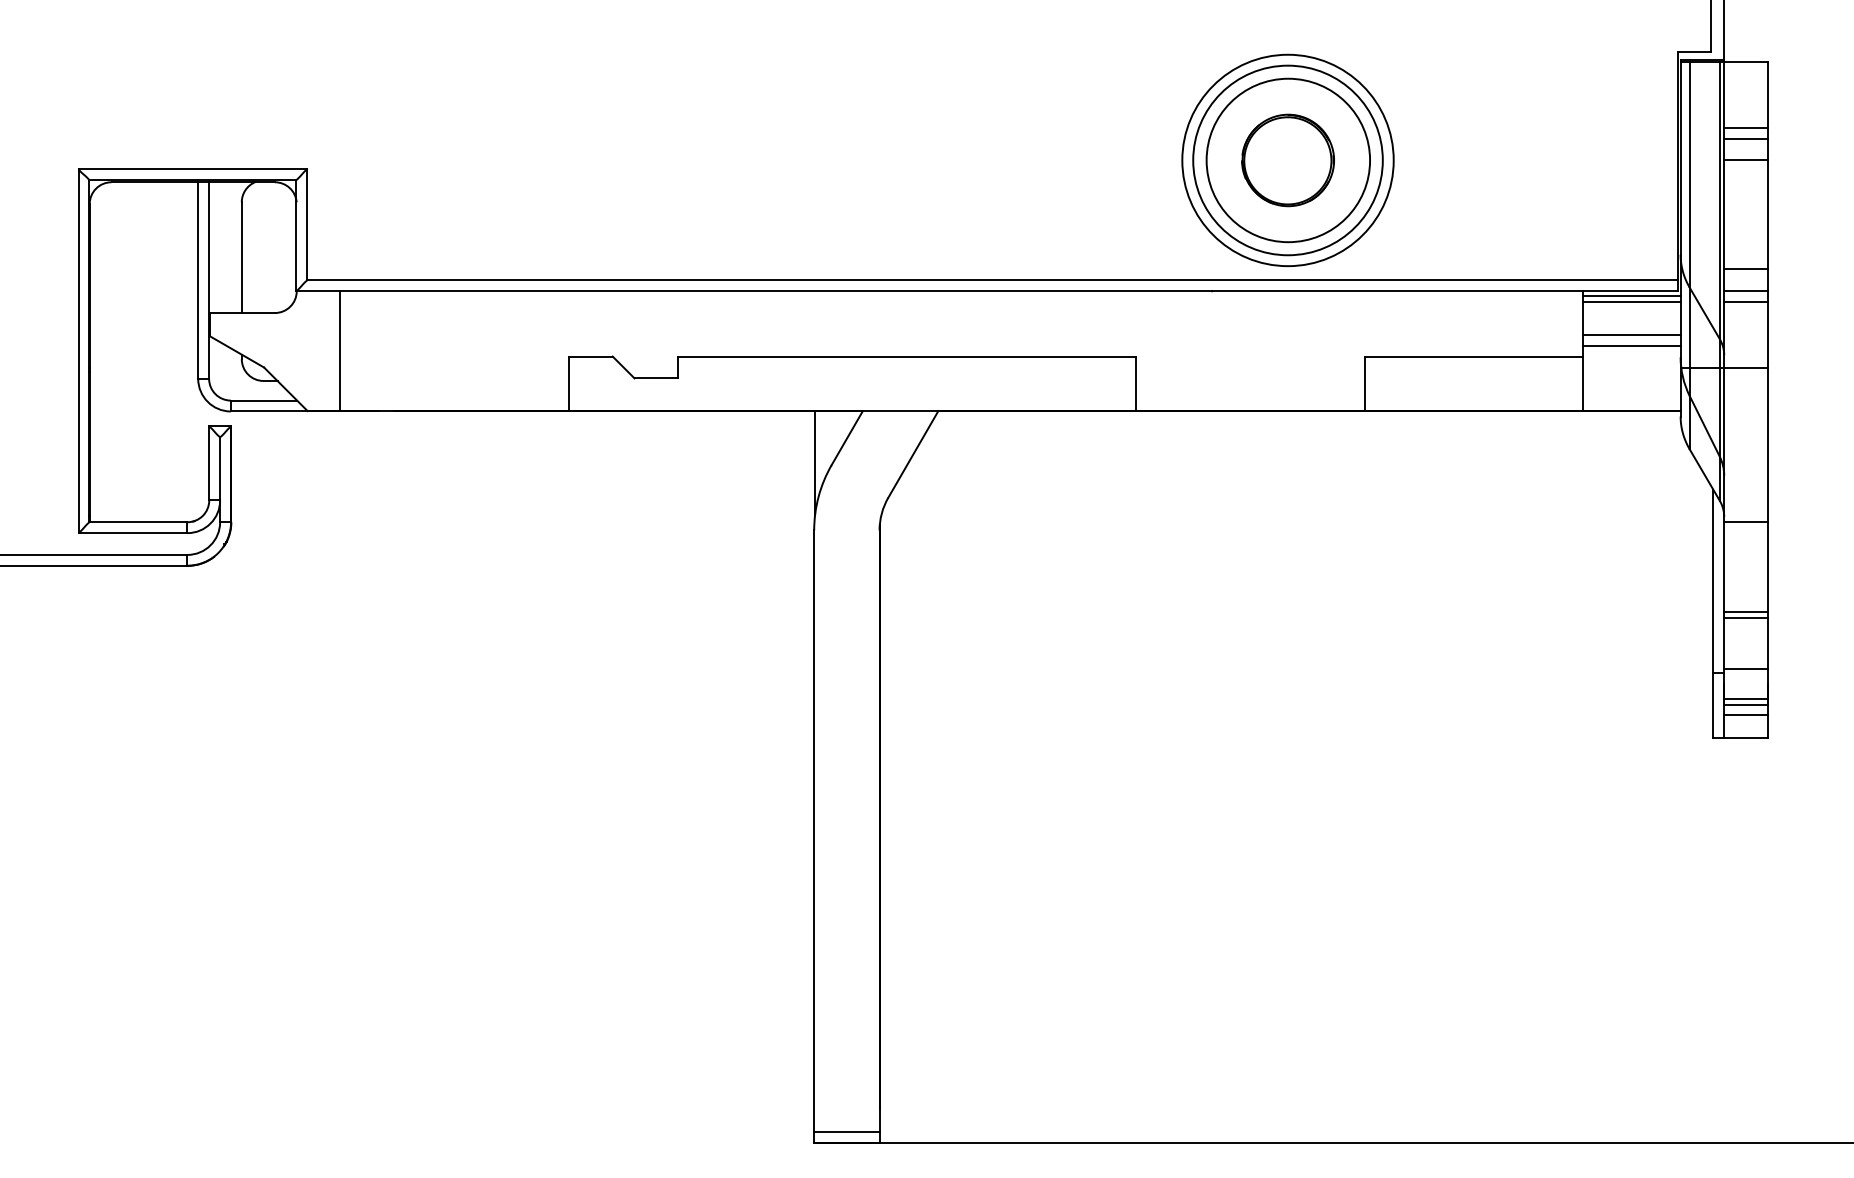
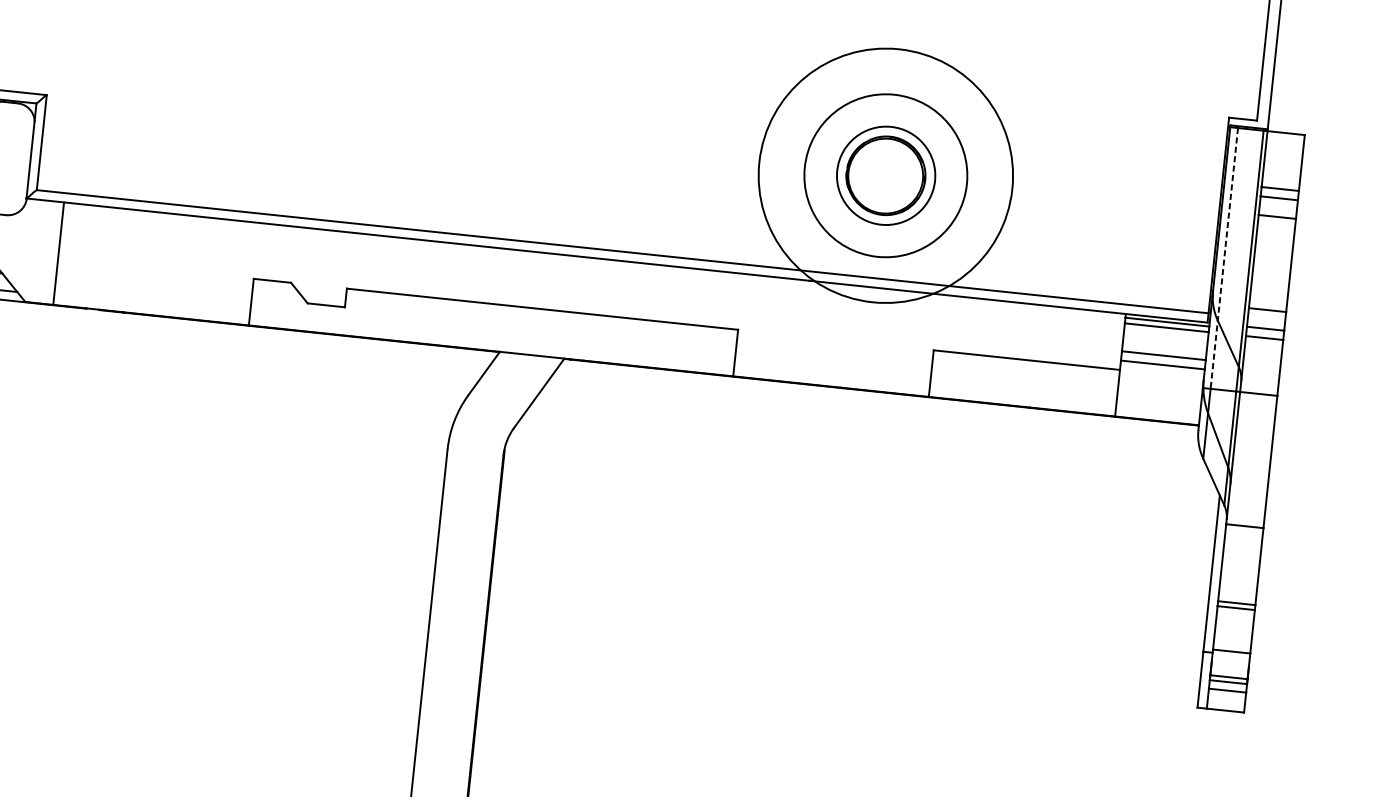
circle: (1287, 160) -> (885, 175), size x1.4
circle: (1288, 160) -> (886, 175), size x0.7
line: (1689, 214) -> (1224, 258), solid -> dashed
line: (814, 463) -> (453, 392), removed

